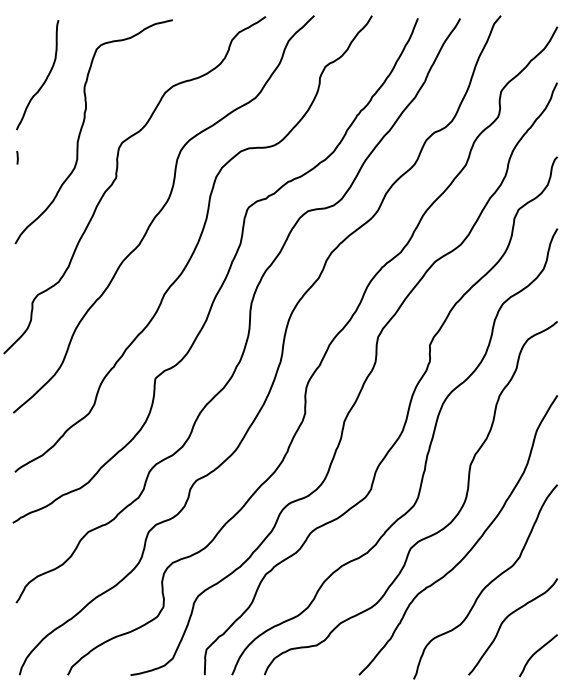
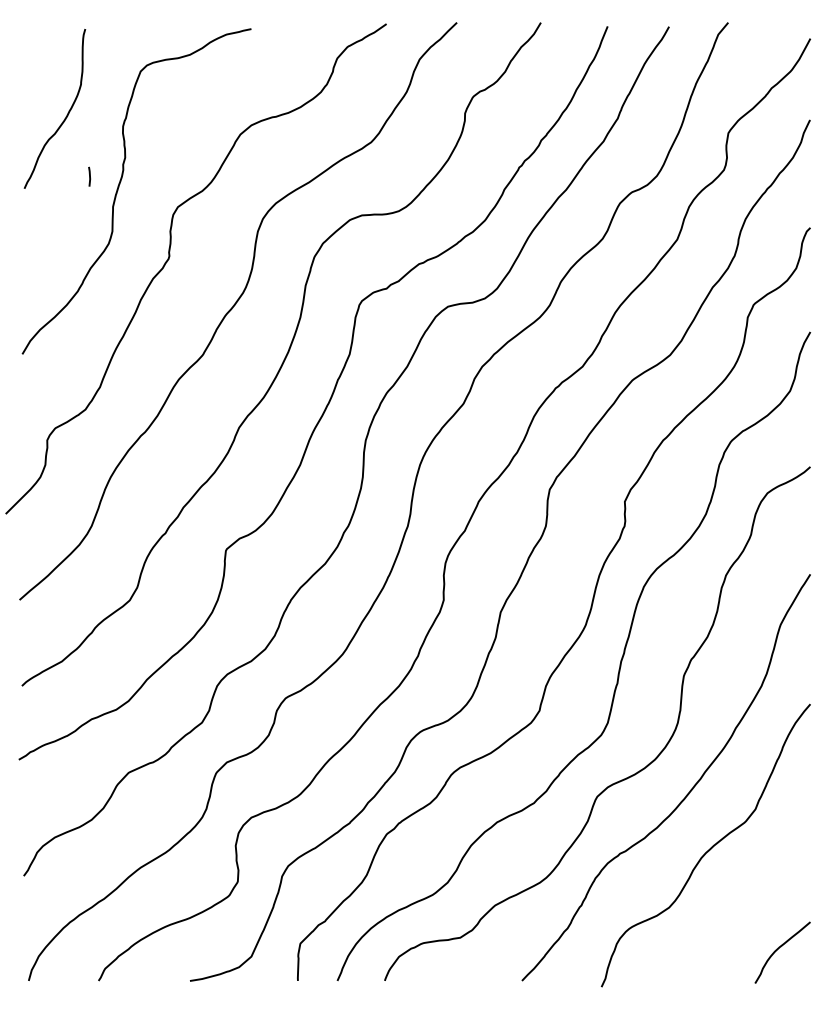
line: (17, 157) -> (89, 176), moved
curve: (506, 619) -> (736, 900), removed

